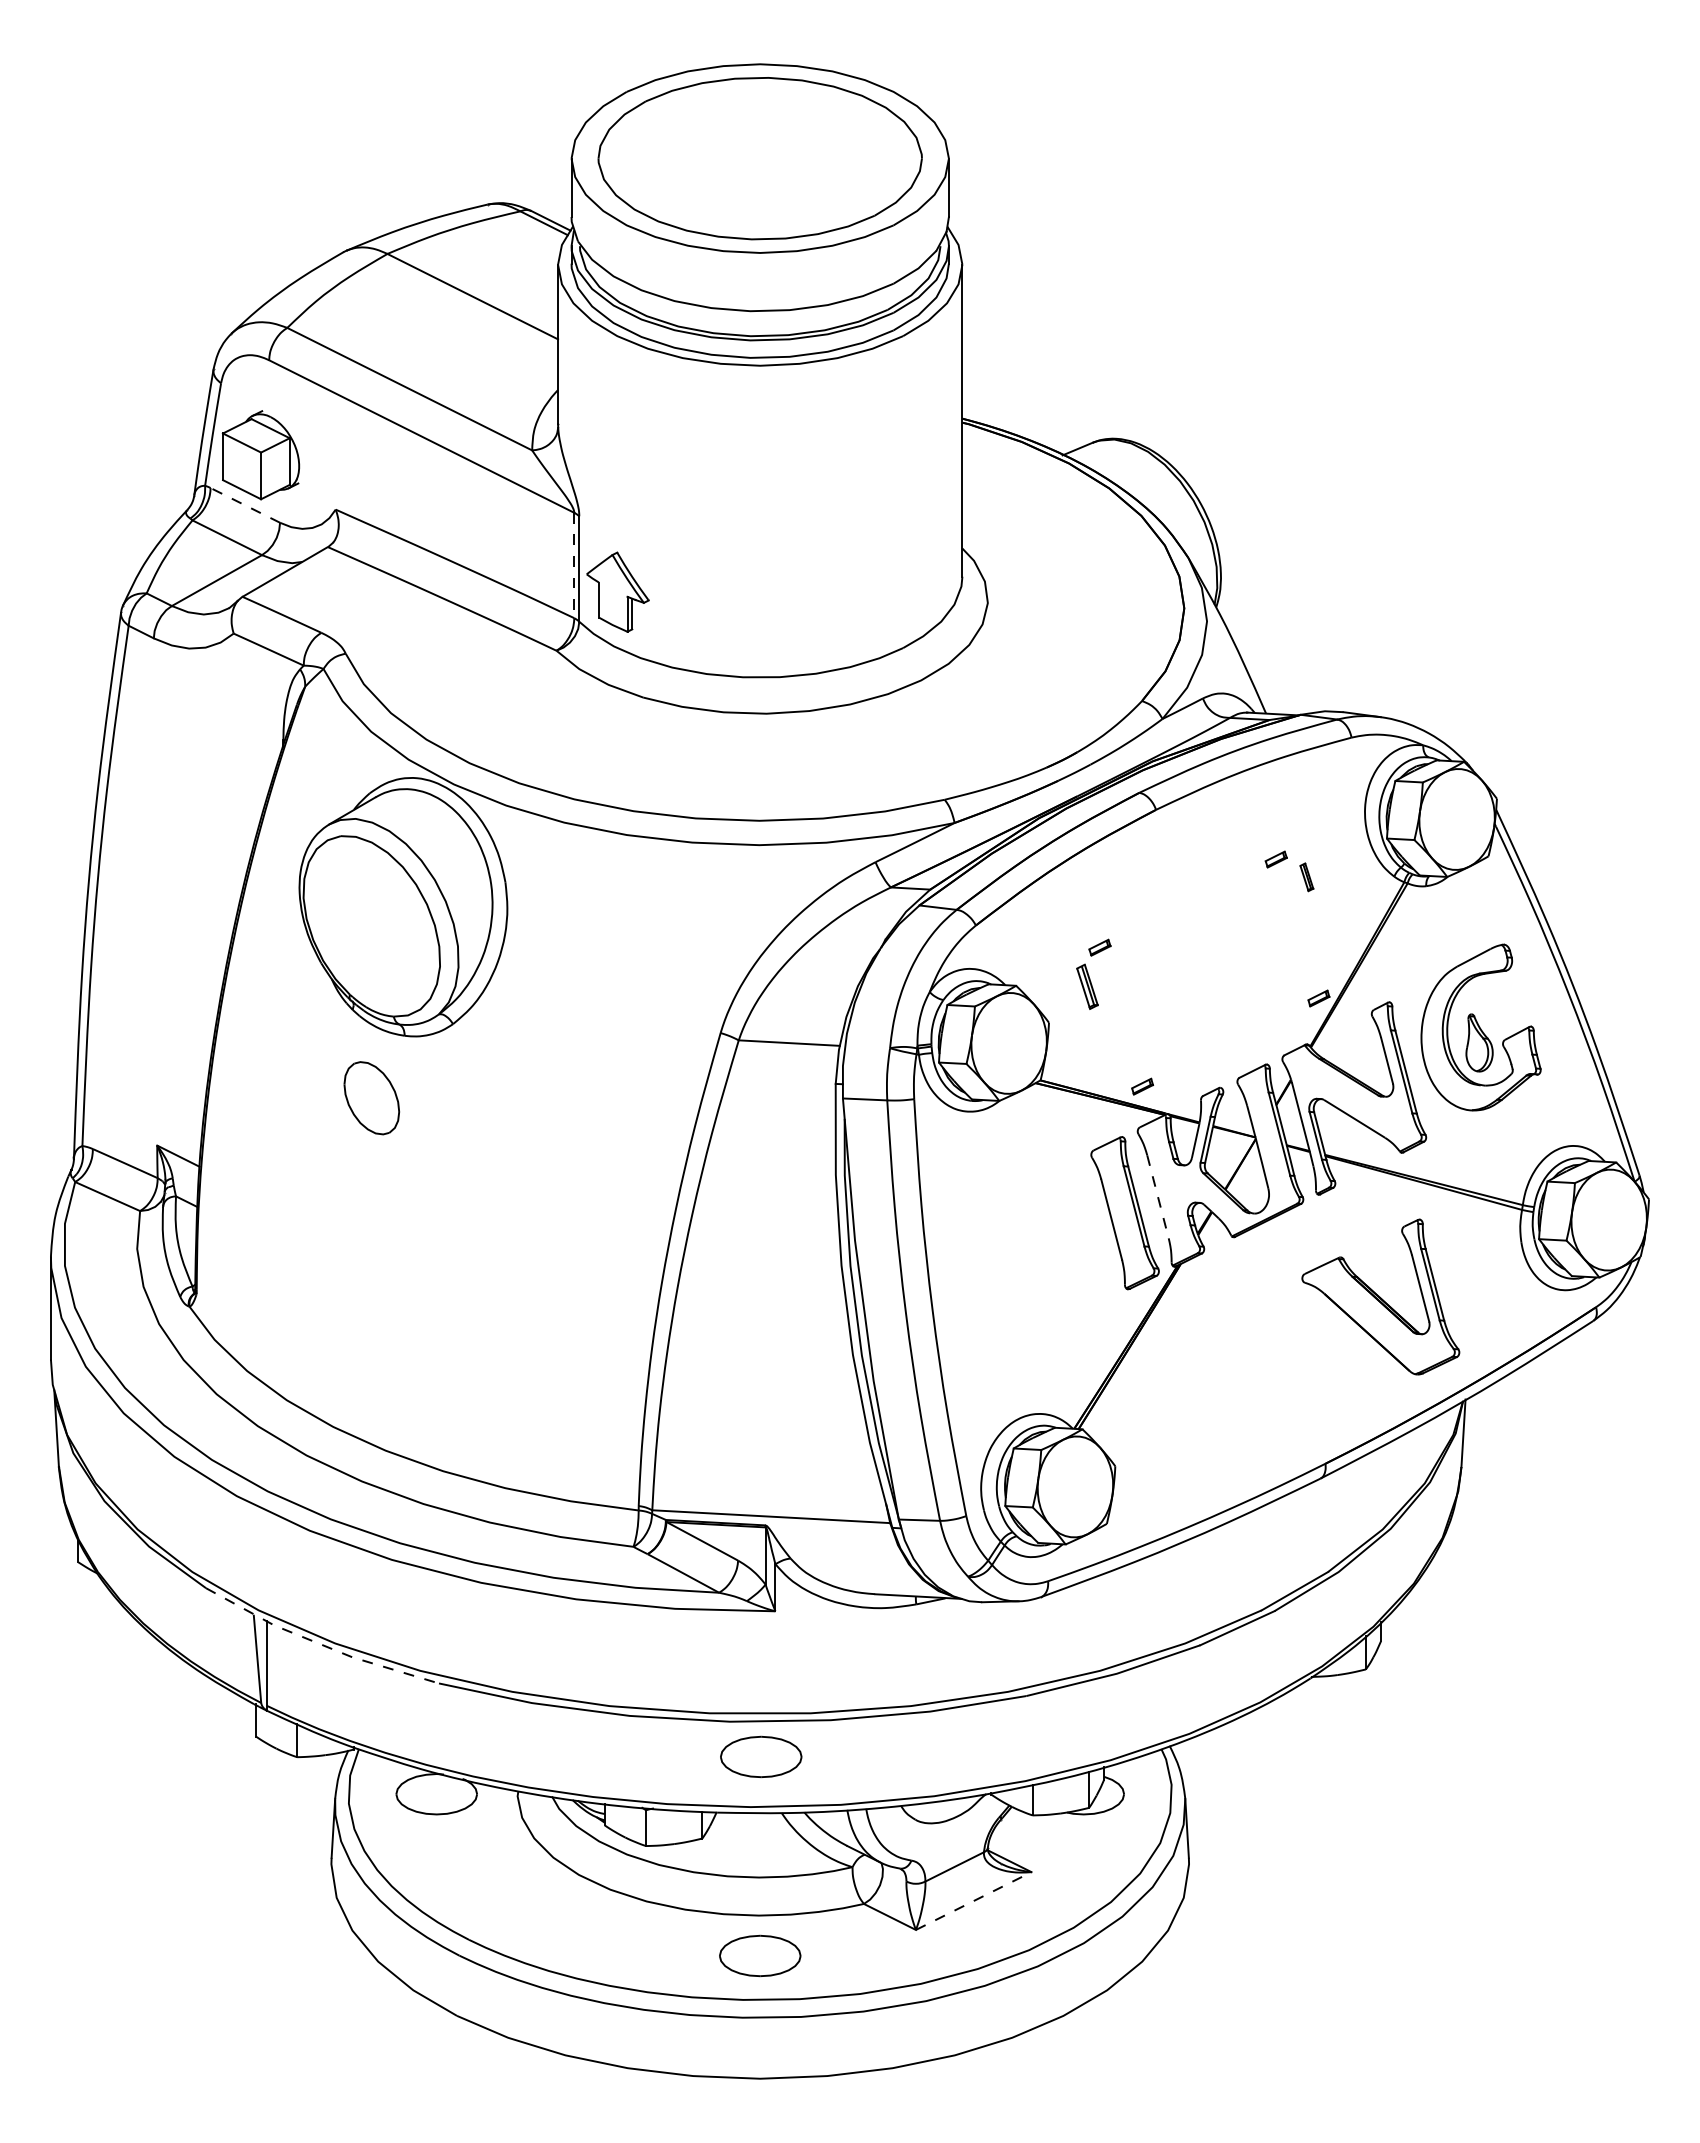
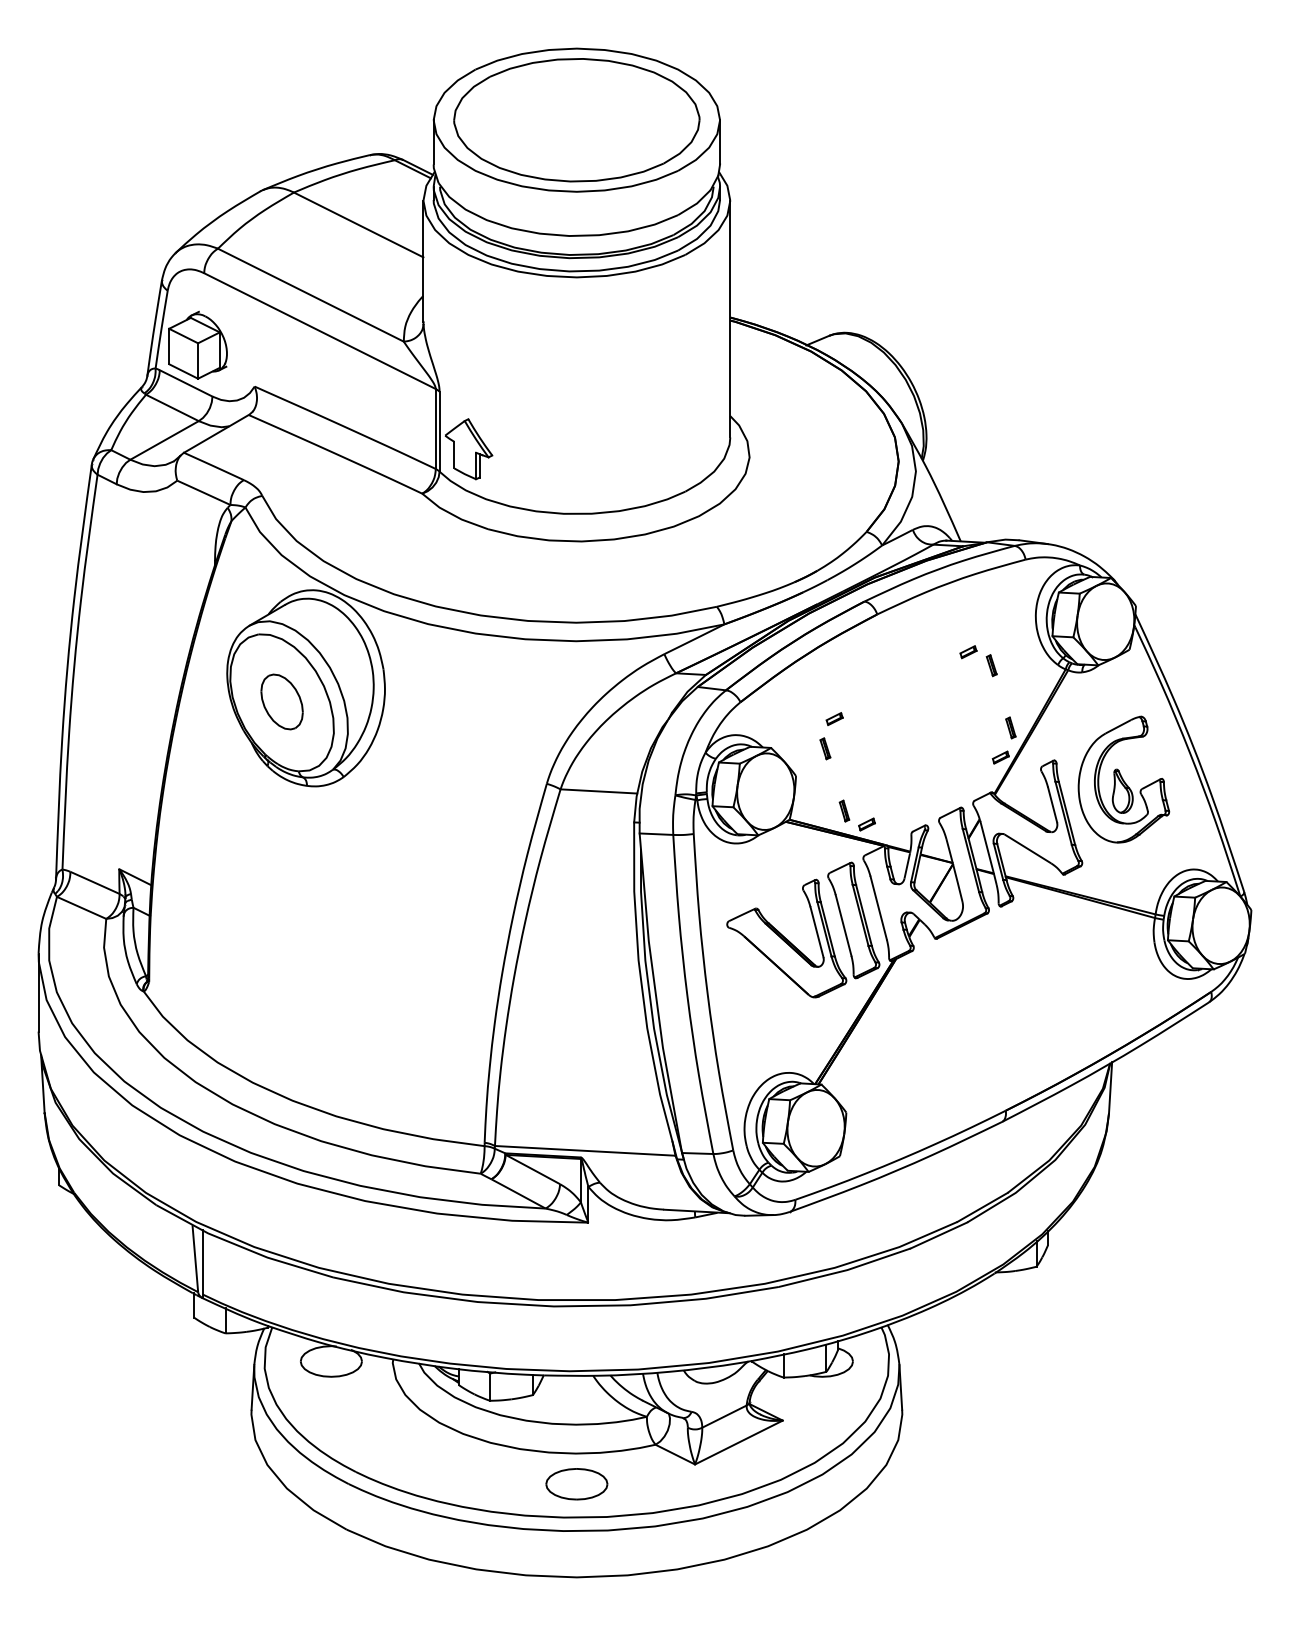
line: (245, 505) -> (186, 383), dashed -> solid
line: (574, 565) -> (435, 428), dashed -> solid
part: (1332, 959) -> (1011, 728), added
part: (1087, 986) -> (825, 748), size x0.62
part: (1112, 1068) -> (844, 810), added
part: (371, 1098) -> (281, 702), moved
line: (1157, 1196) -> (878, 907), dashed -> solid
part: (1380, 1296) -> (786, 938), moved
line: (319, 1643) -> (242, 1247), dashed -> solid
part: (761, 1756) -> (577, 1332), removed
line: (973, 1901) -> (738, 1442), dashed -> solid

